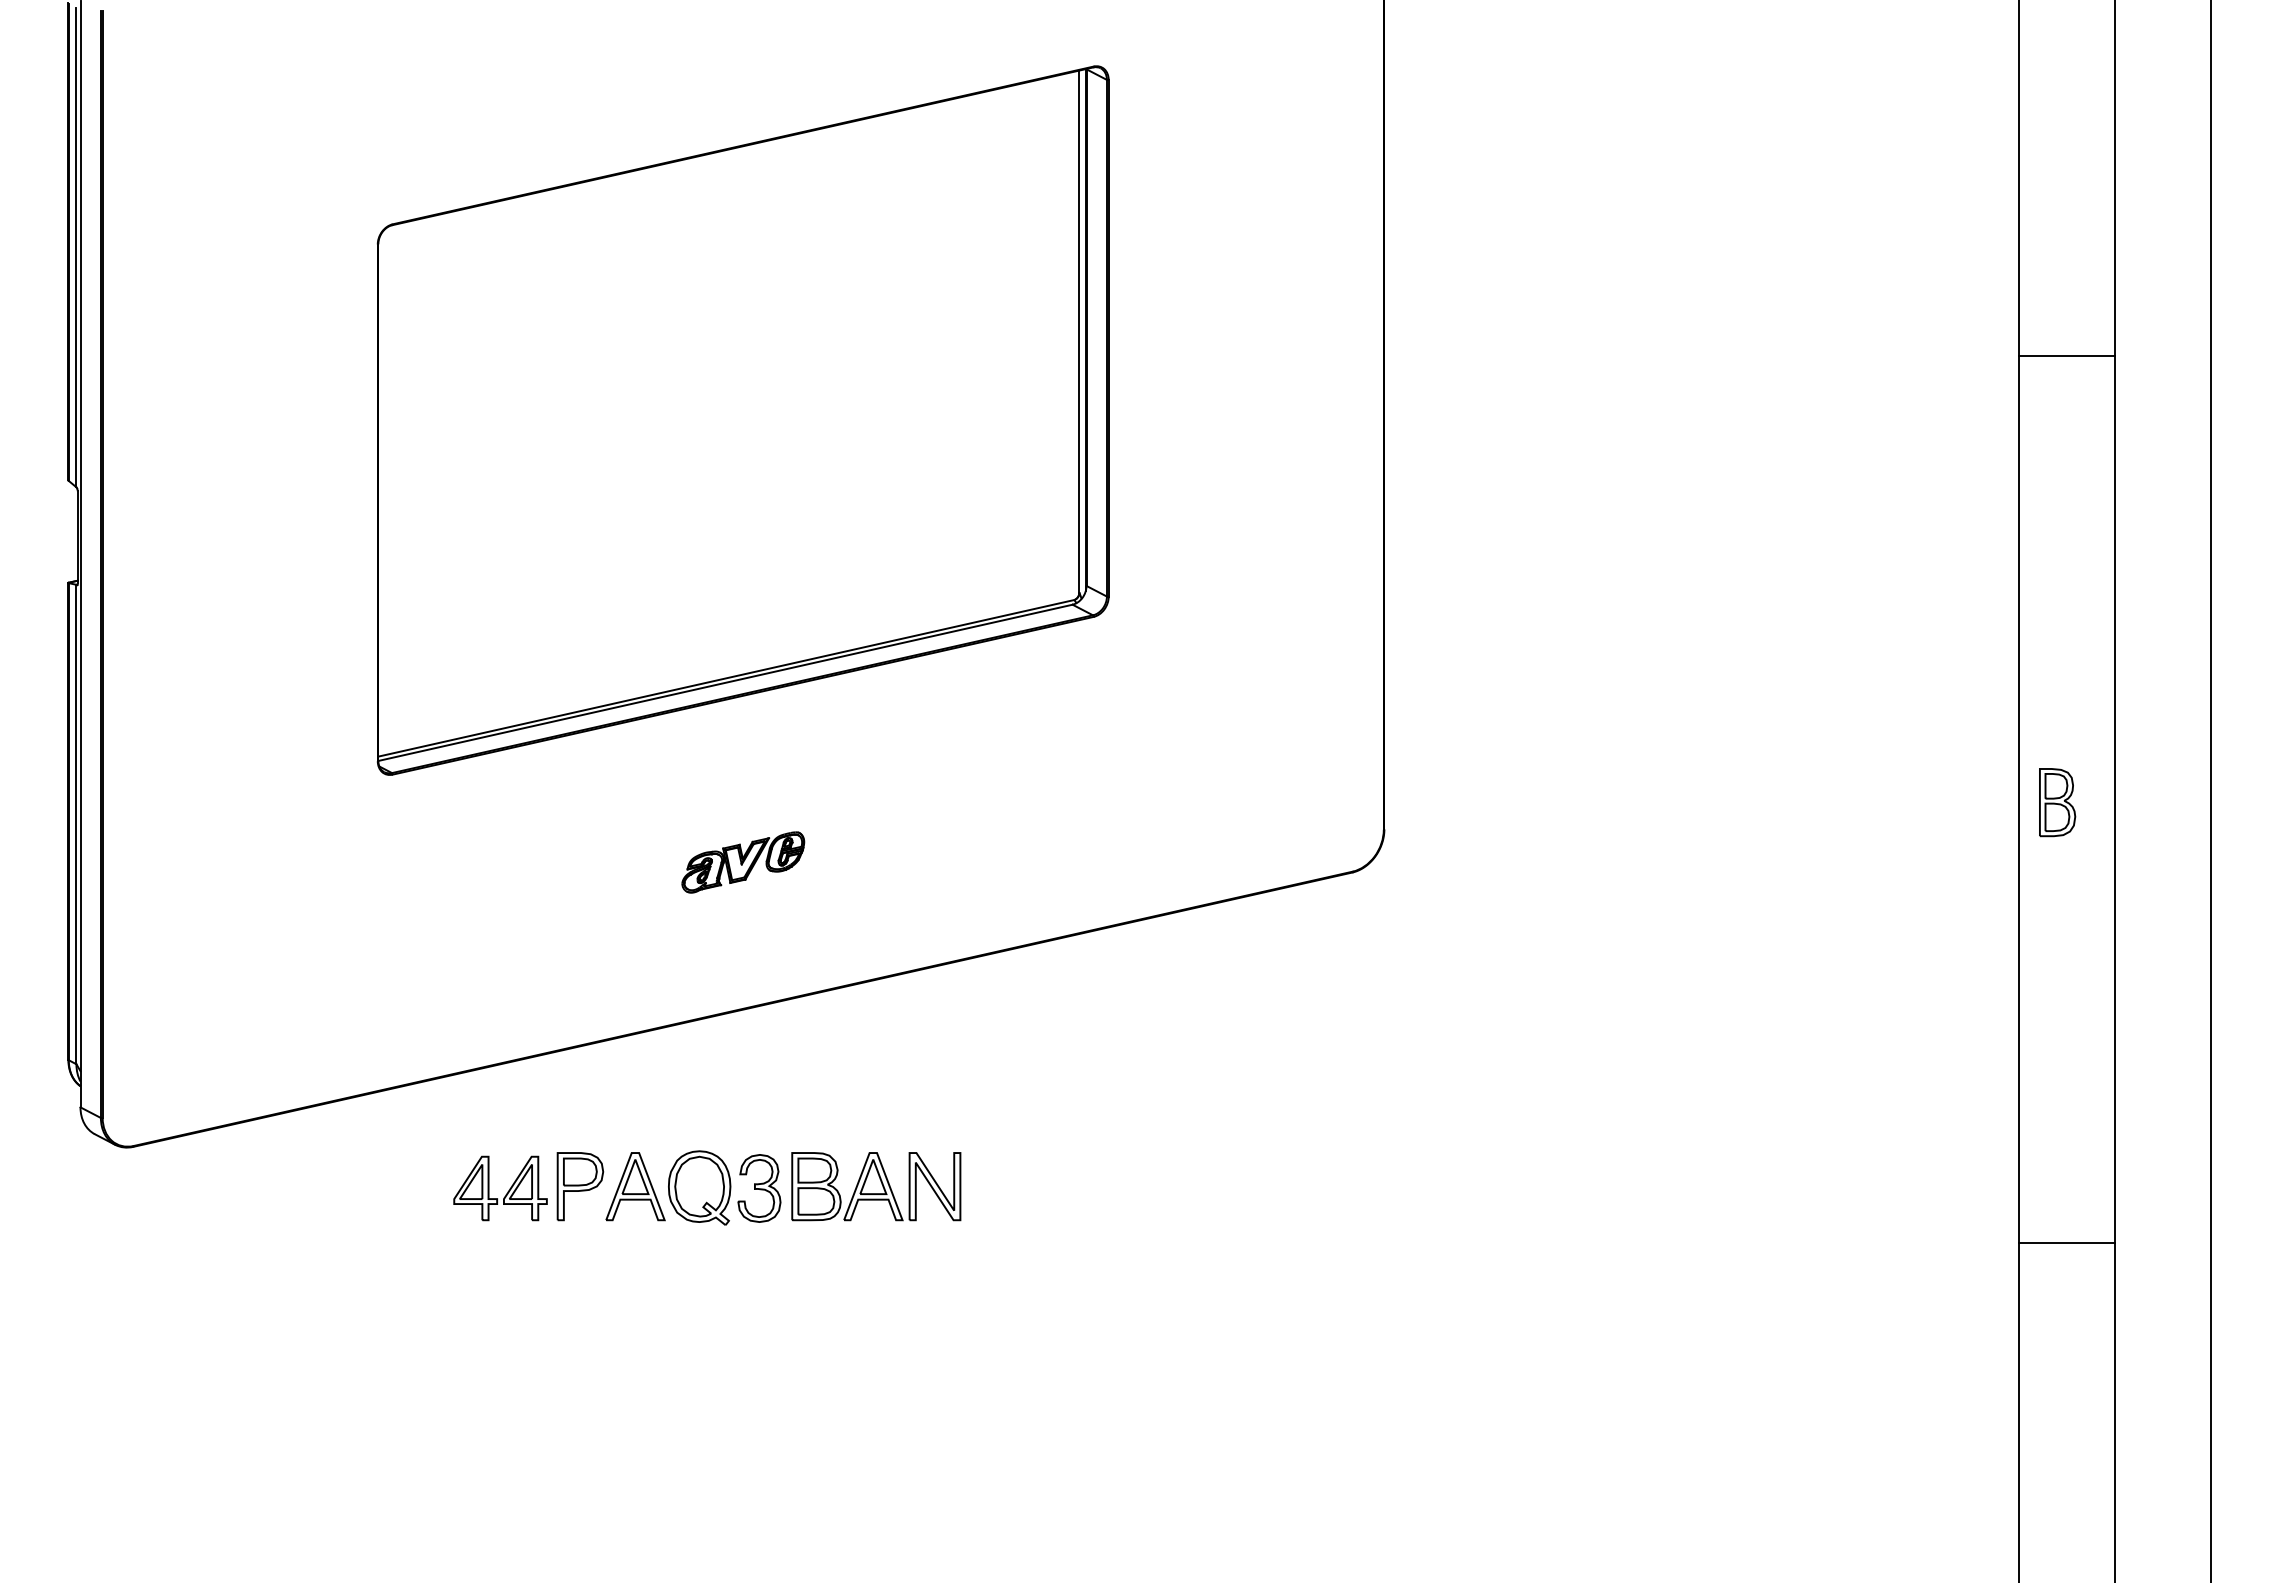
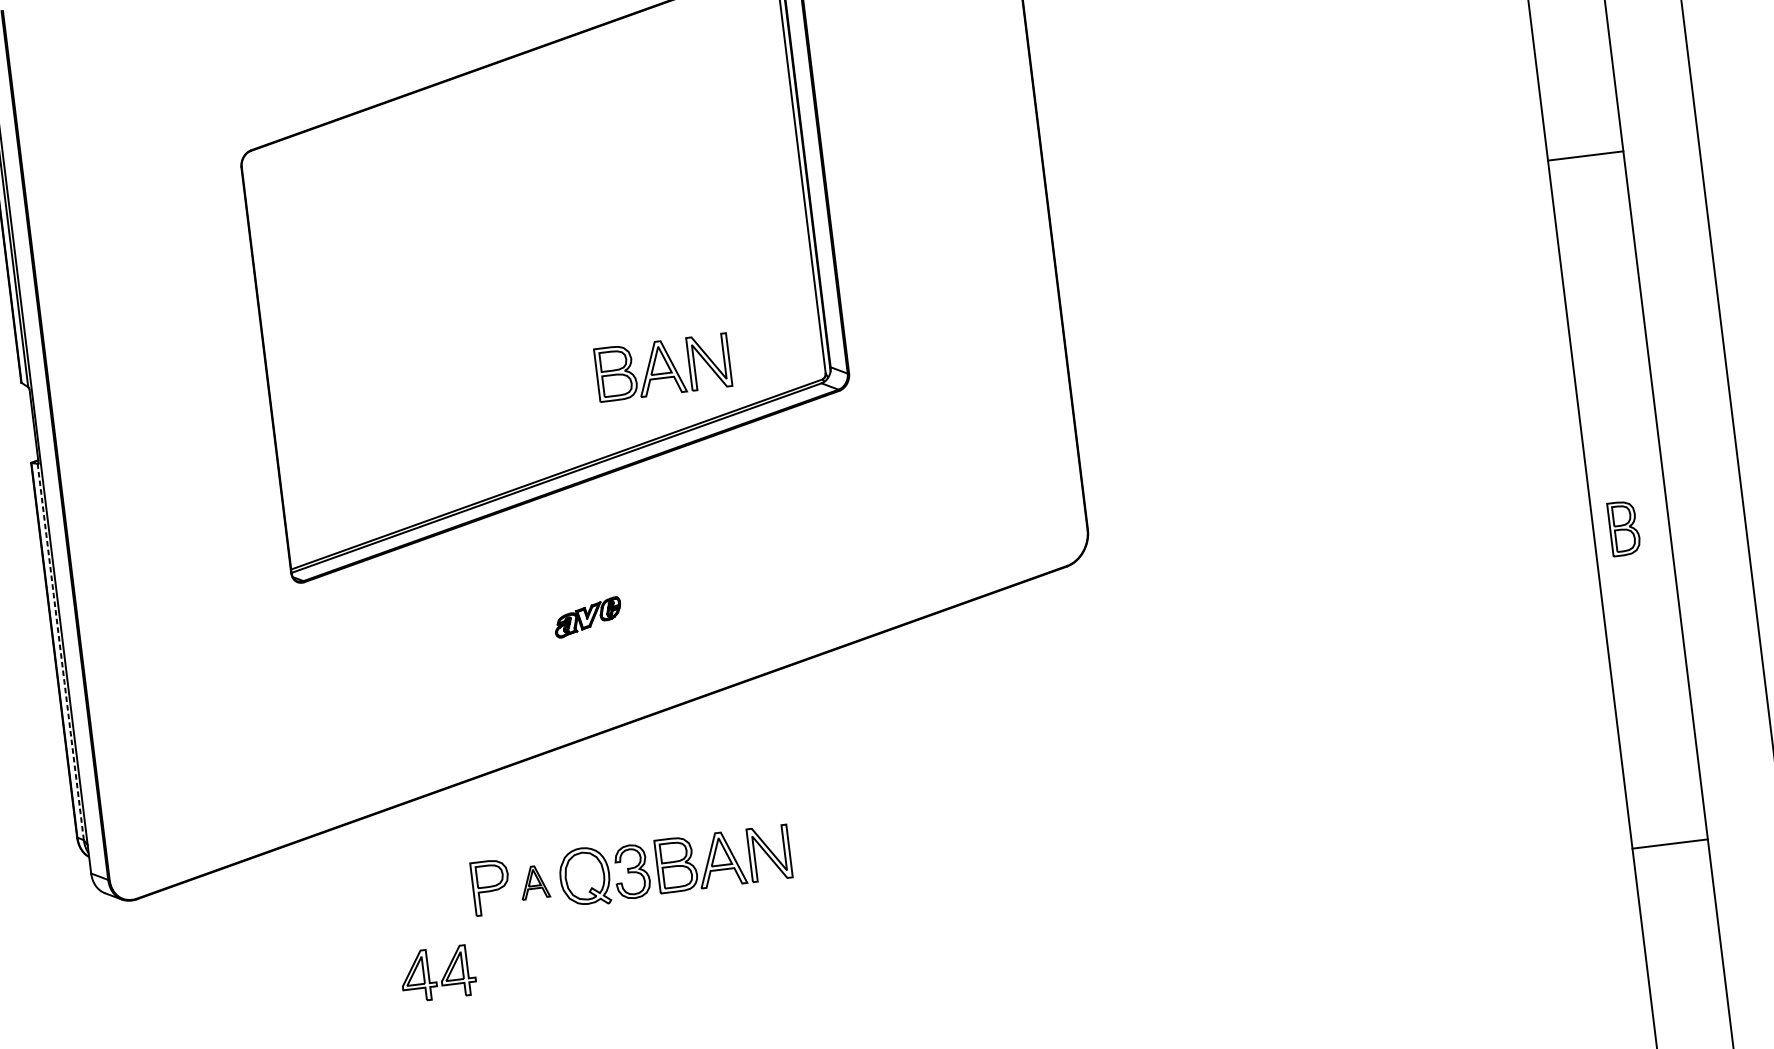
line: (2066, 356) -> (1585, 156), moved
part: (876, 560) -> (663, 367), added
part: (2057, 802) -> (1624, 528), moved
line: (76, 824) -> (60, 651), solid -> dashed
part: (743, 862) -> (588, 617), size x0.7
part: (635, 1186) -> (534, 882), size x0.6
part: (507, 1191) -> (443, 975), moved
line: (2066, 1242) -> (1670, 843), moved

